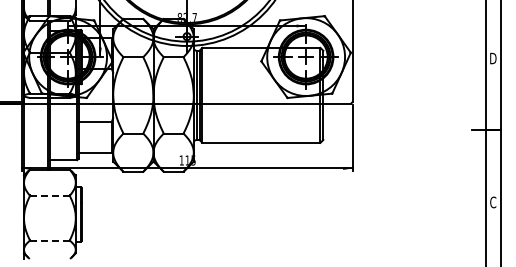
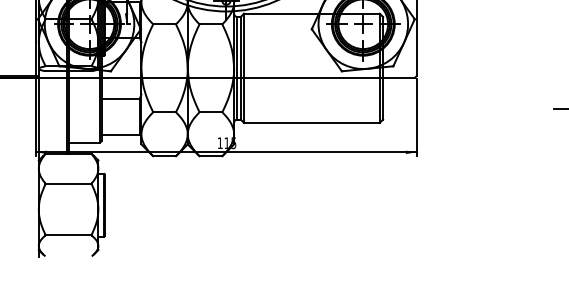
line: (50, 195) -> (69, 183), dashed -> solid
line: (50, 240) -> (69, 235), dashed -> solid

